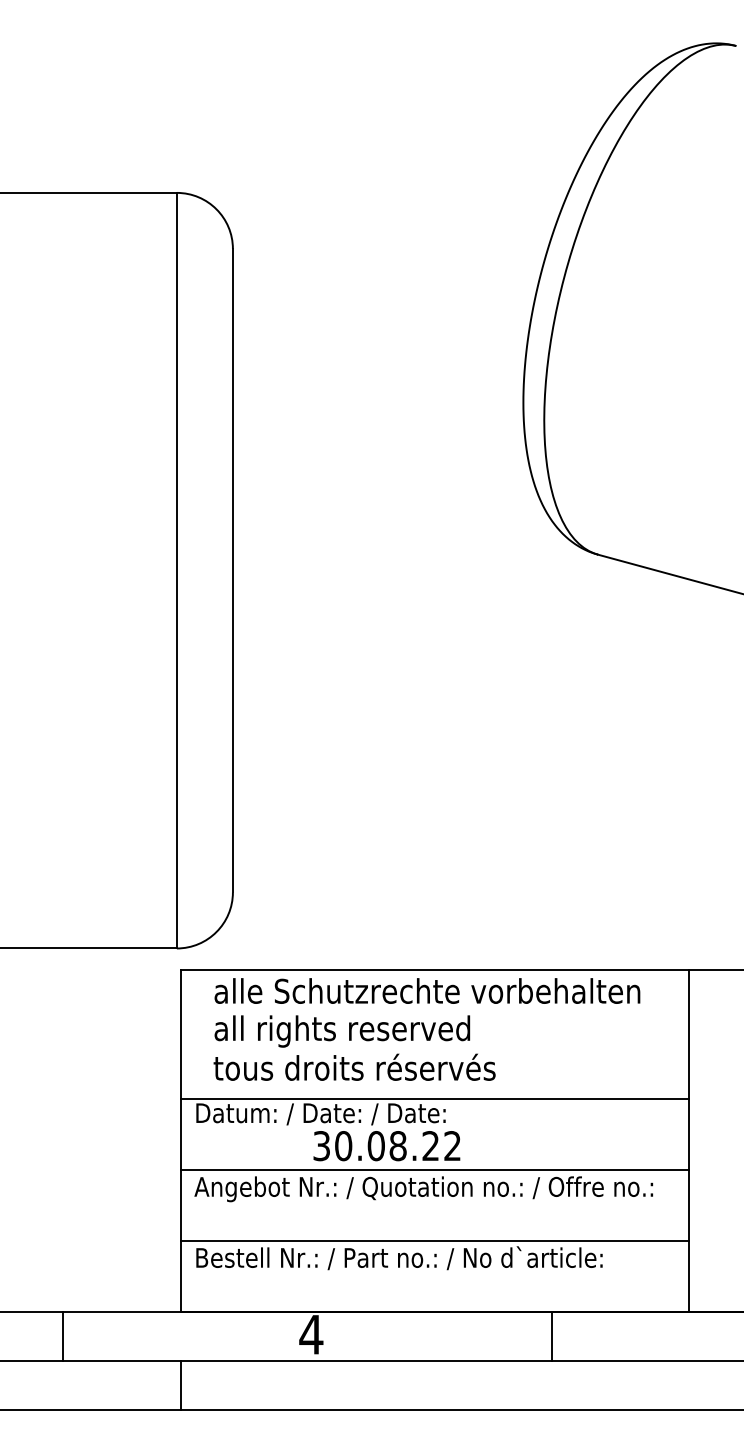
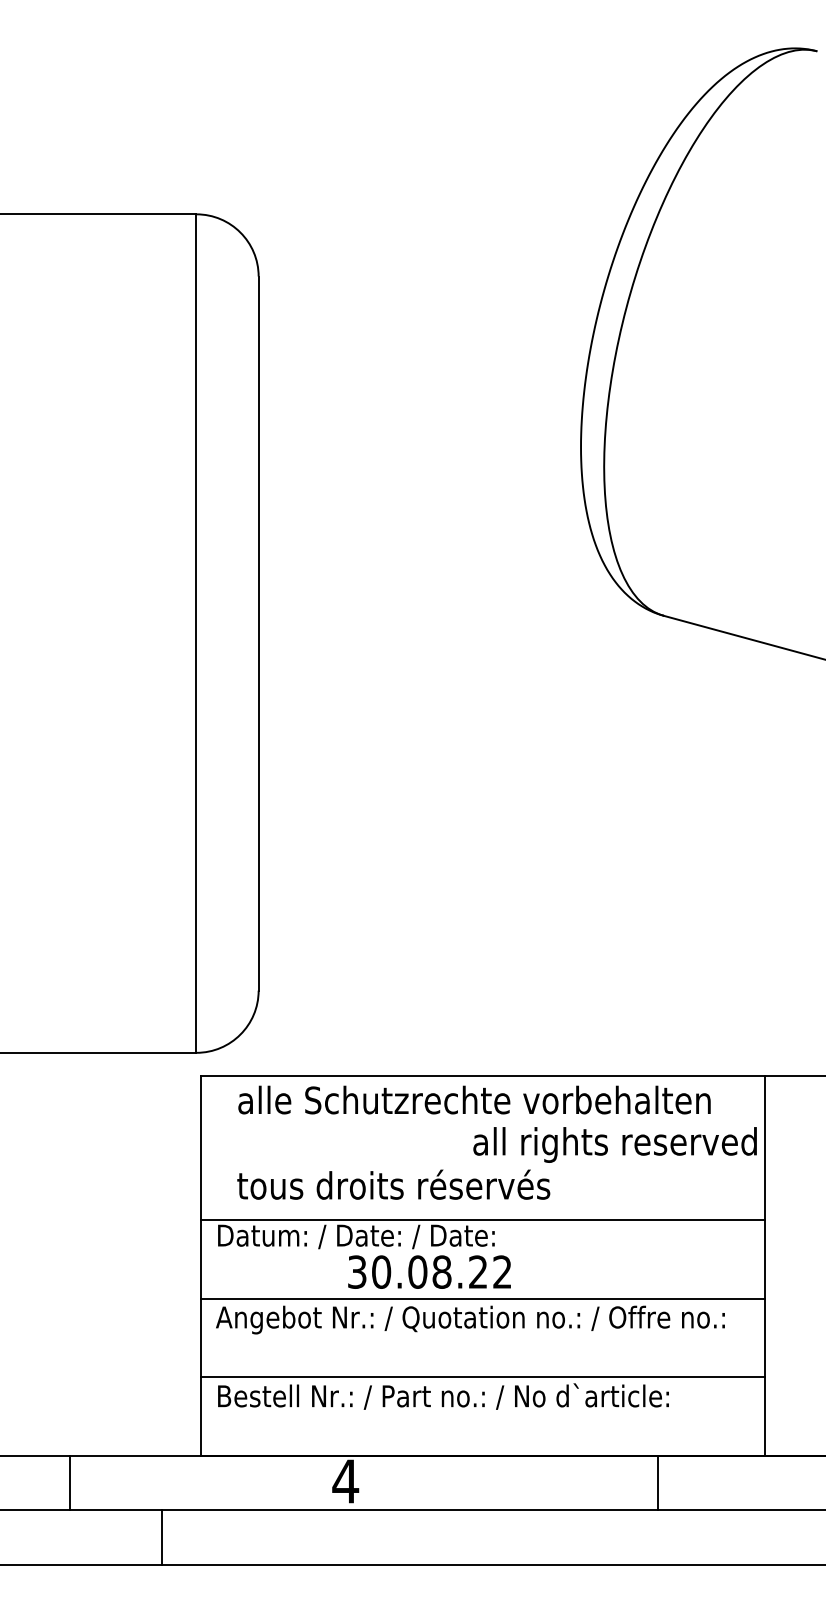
text: (341, 1031) -> (614, 1144), moved
line: (551, 1336) -> (657, 1483), moved
line: (180, 1385) -> (161, 1537), moved

